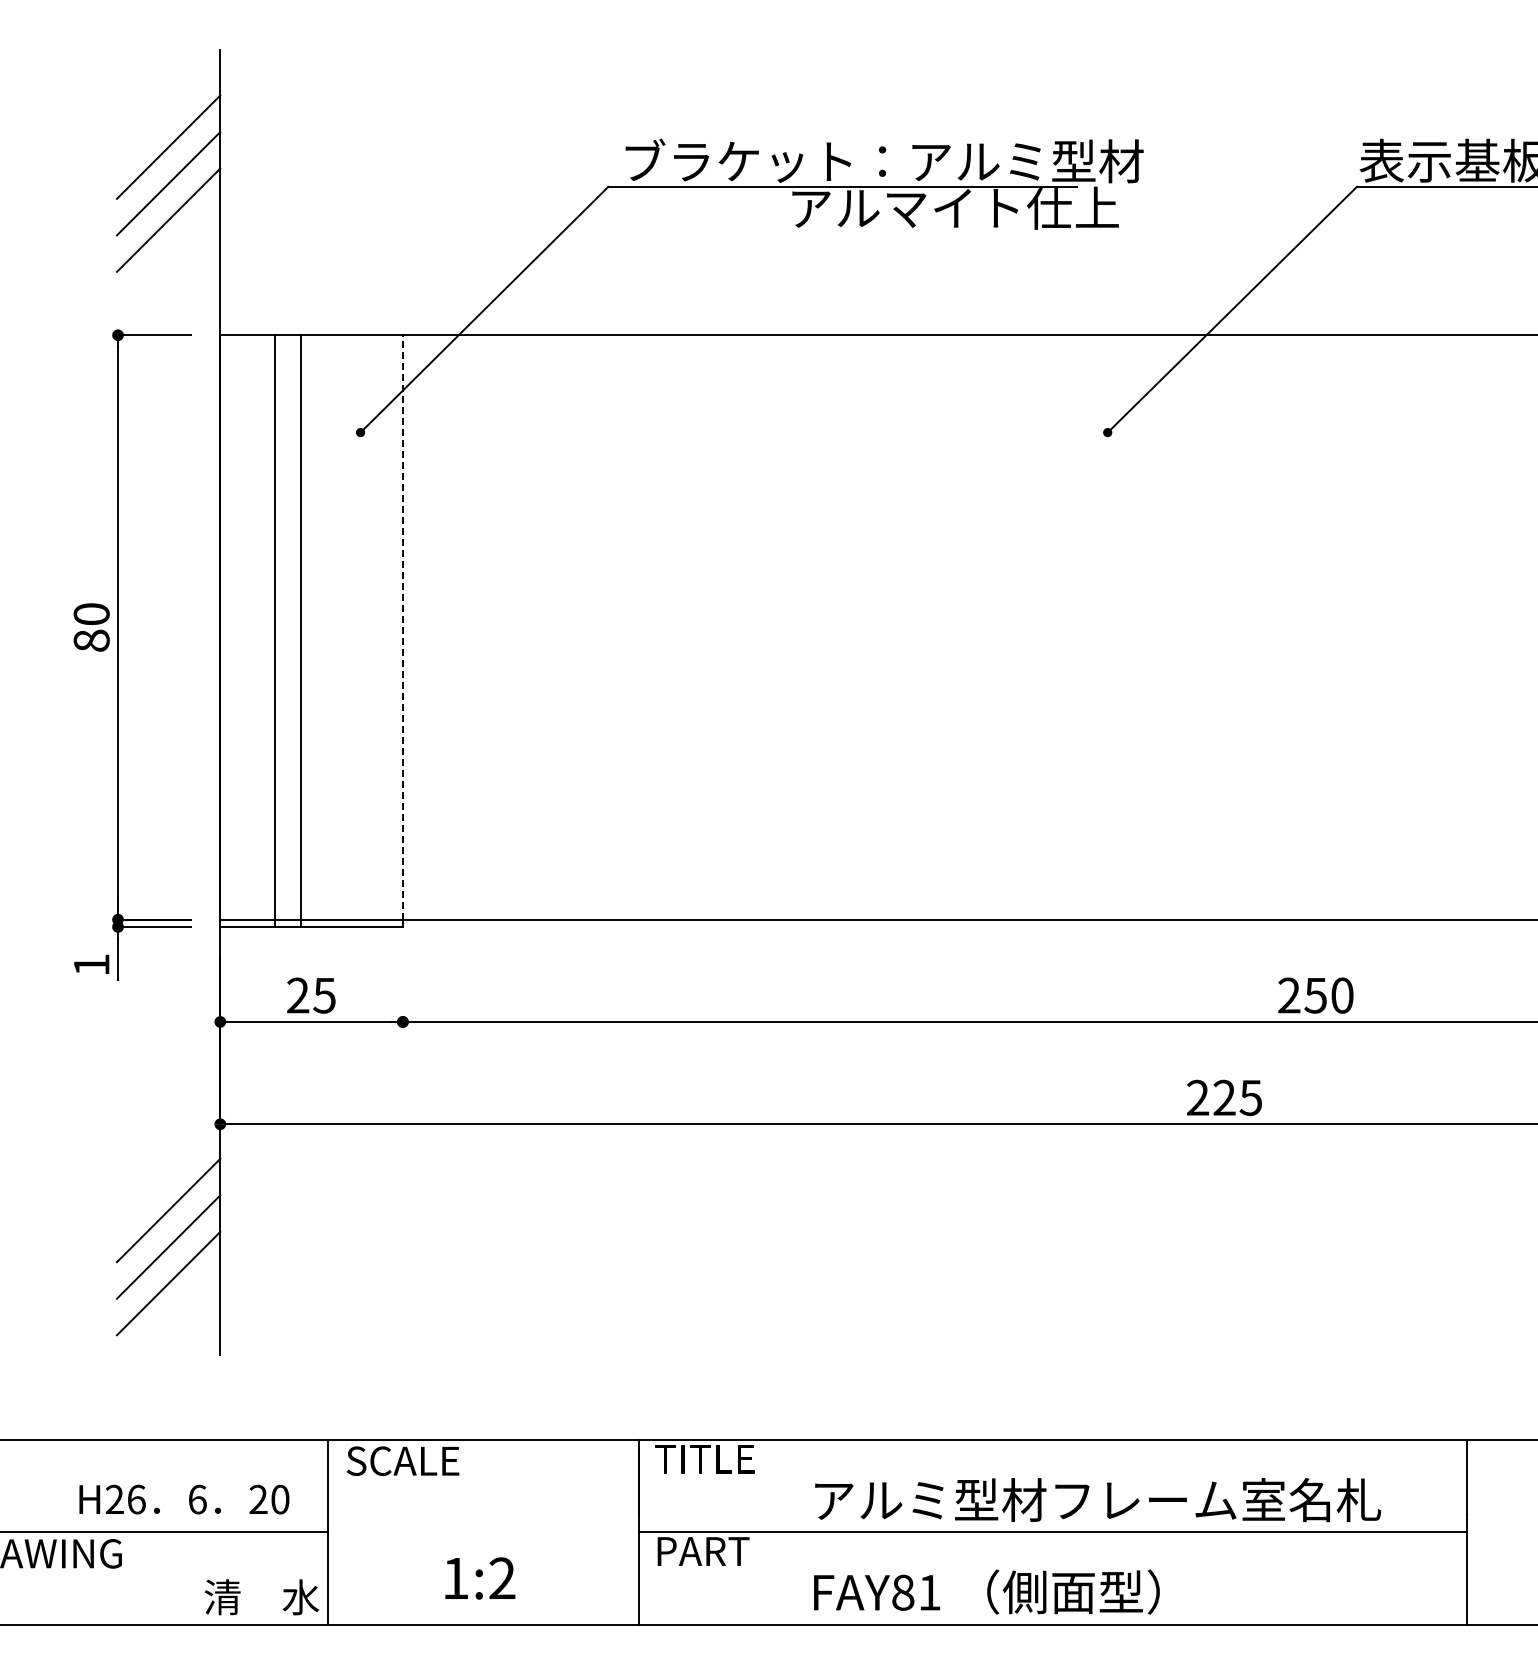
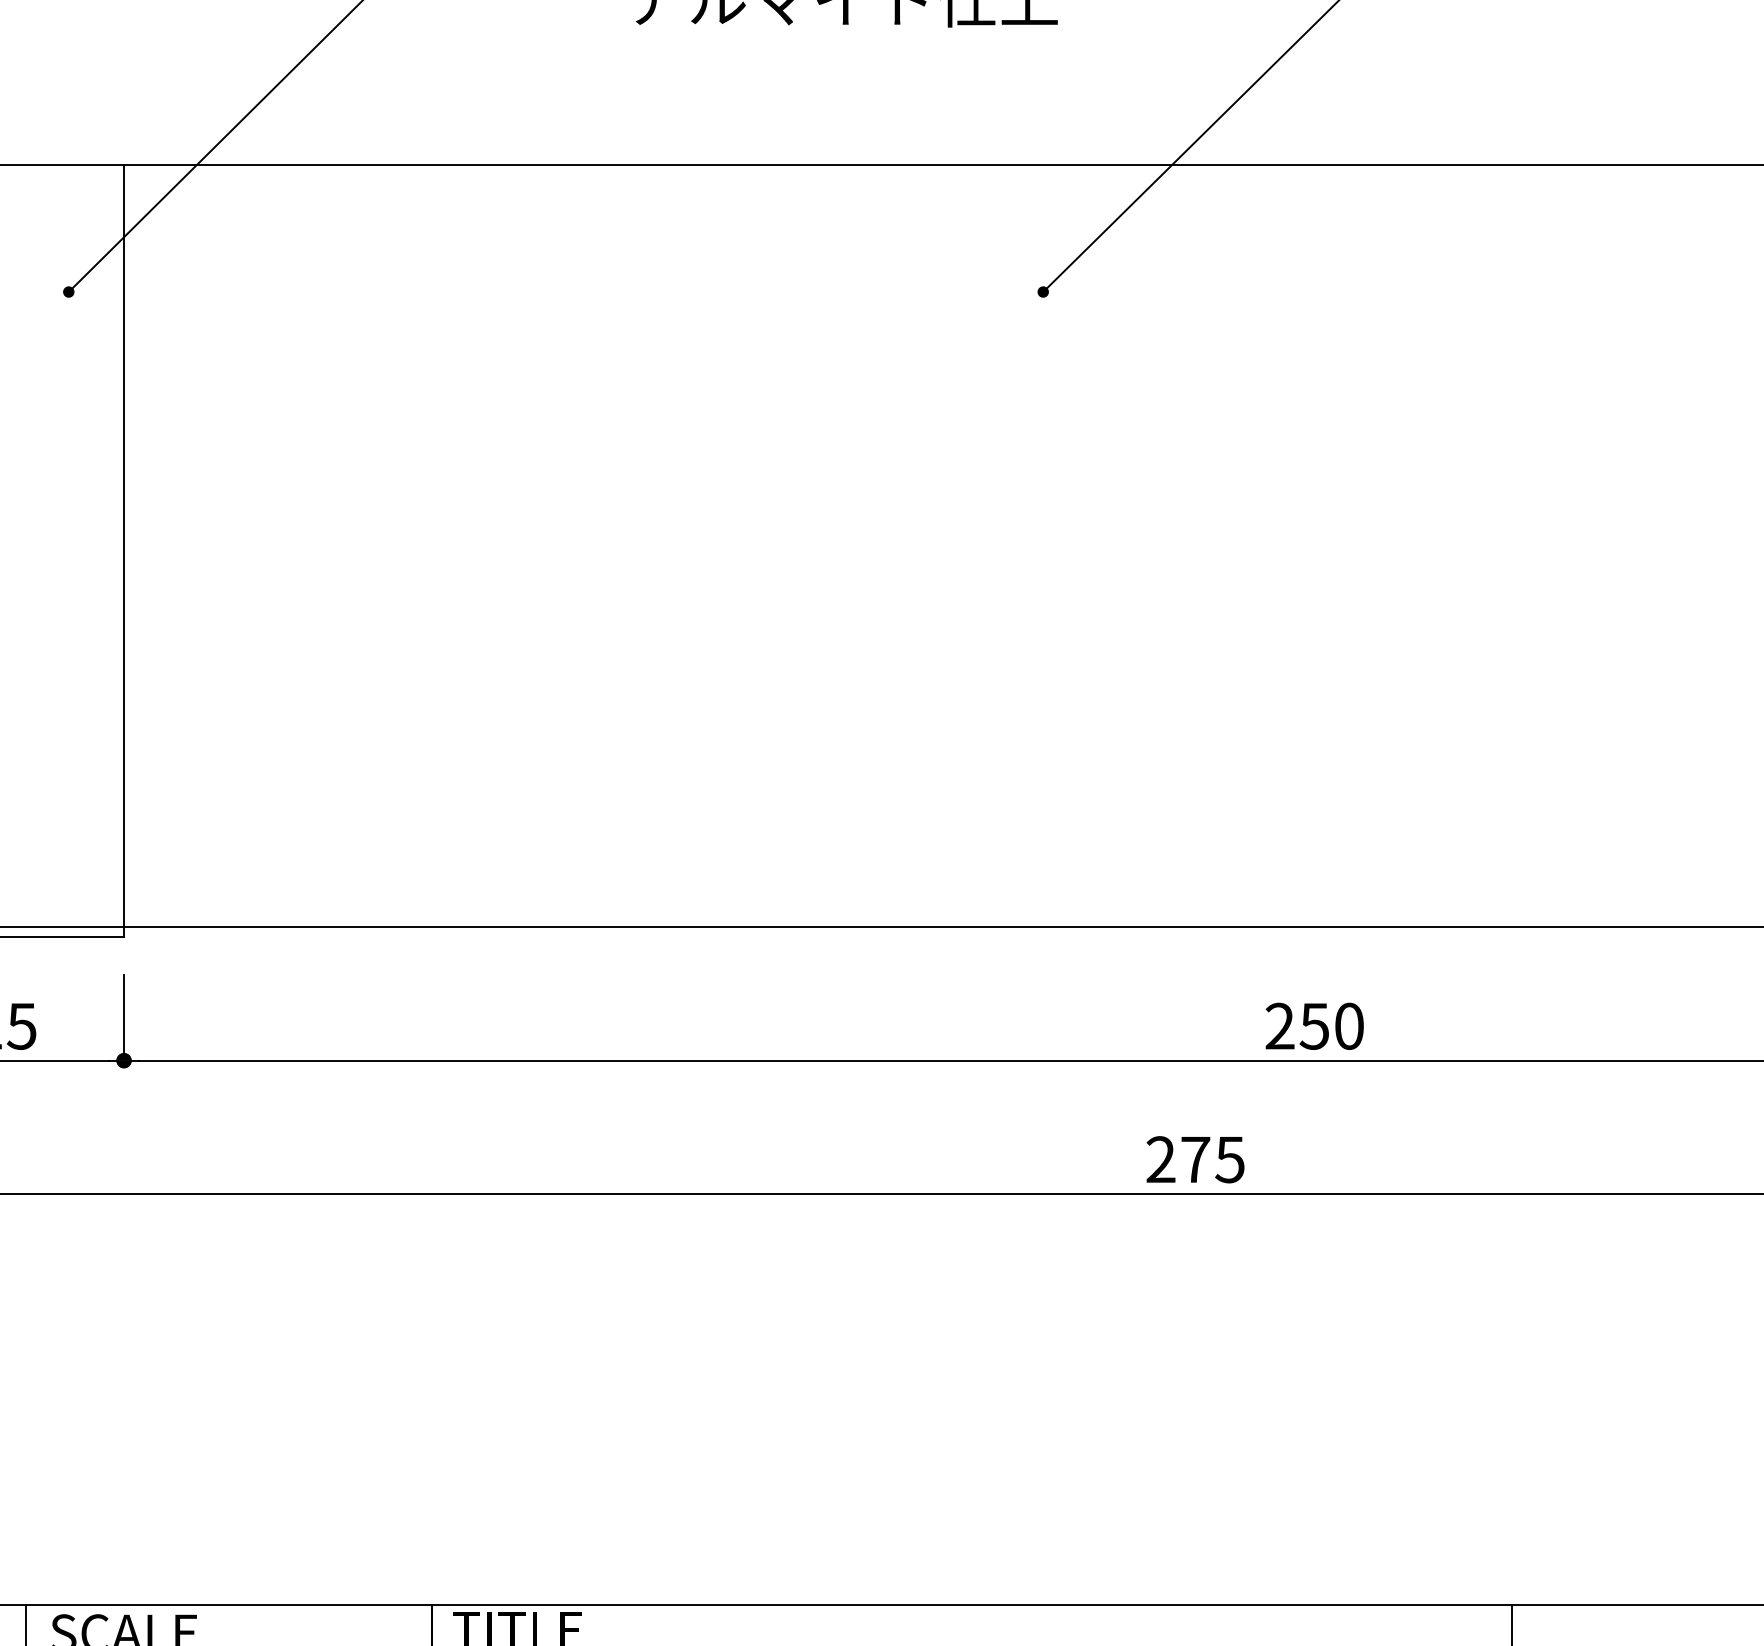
line: (402, 626) -> (123, 544), dashed -> solid
line: (402, 988) -> (123, 1017), added
text: (1224, 1097) -> (1195, 1159), 225 -> 275

